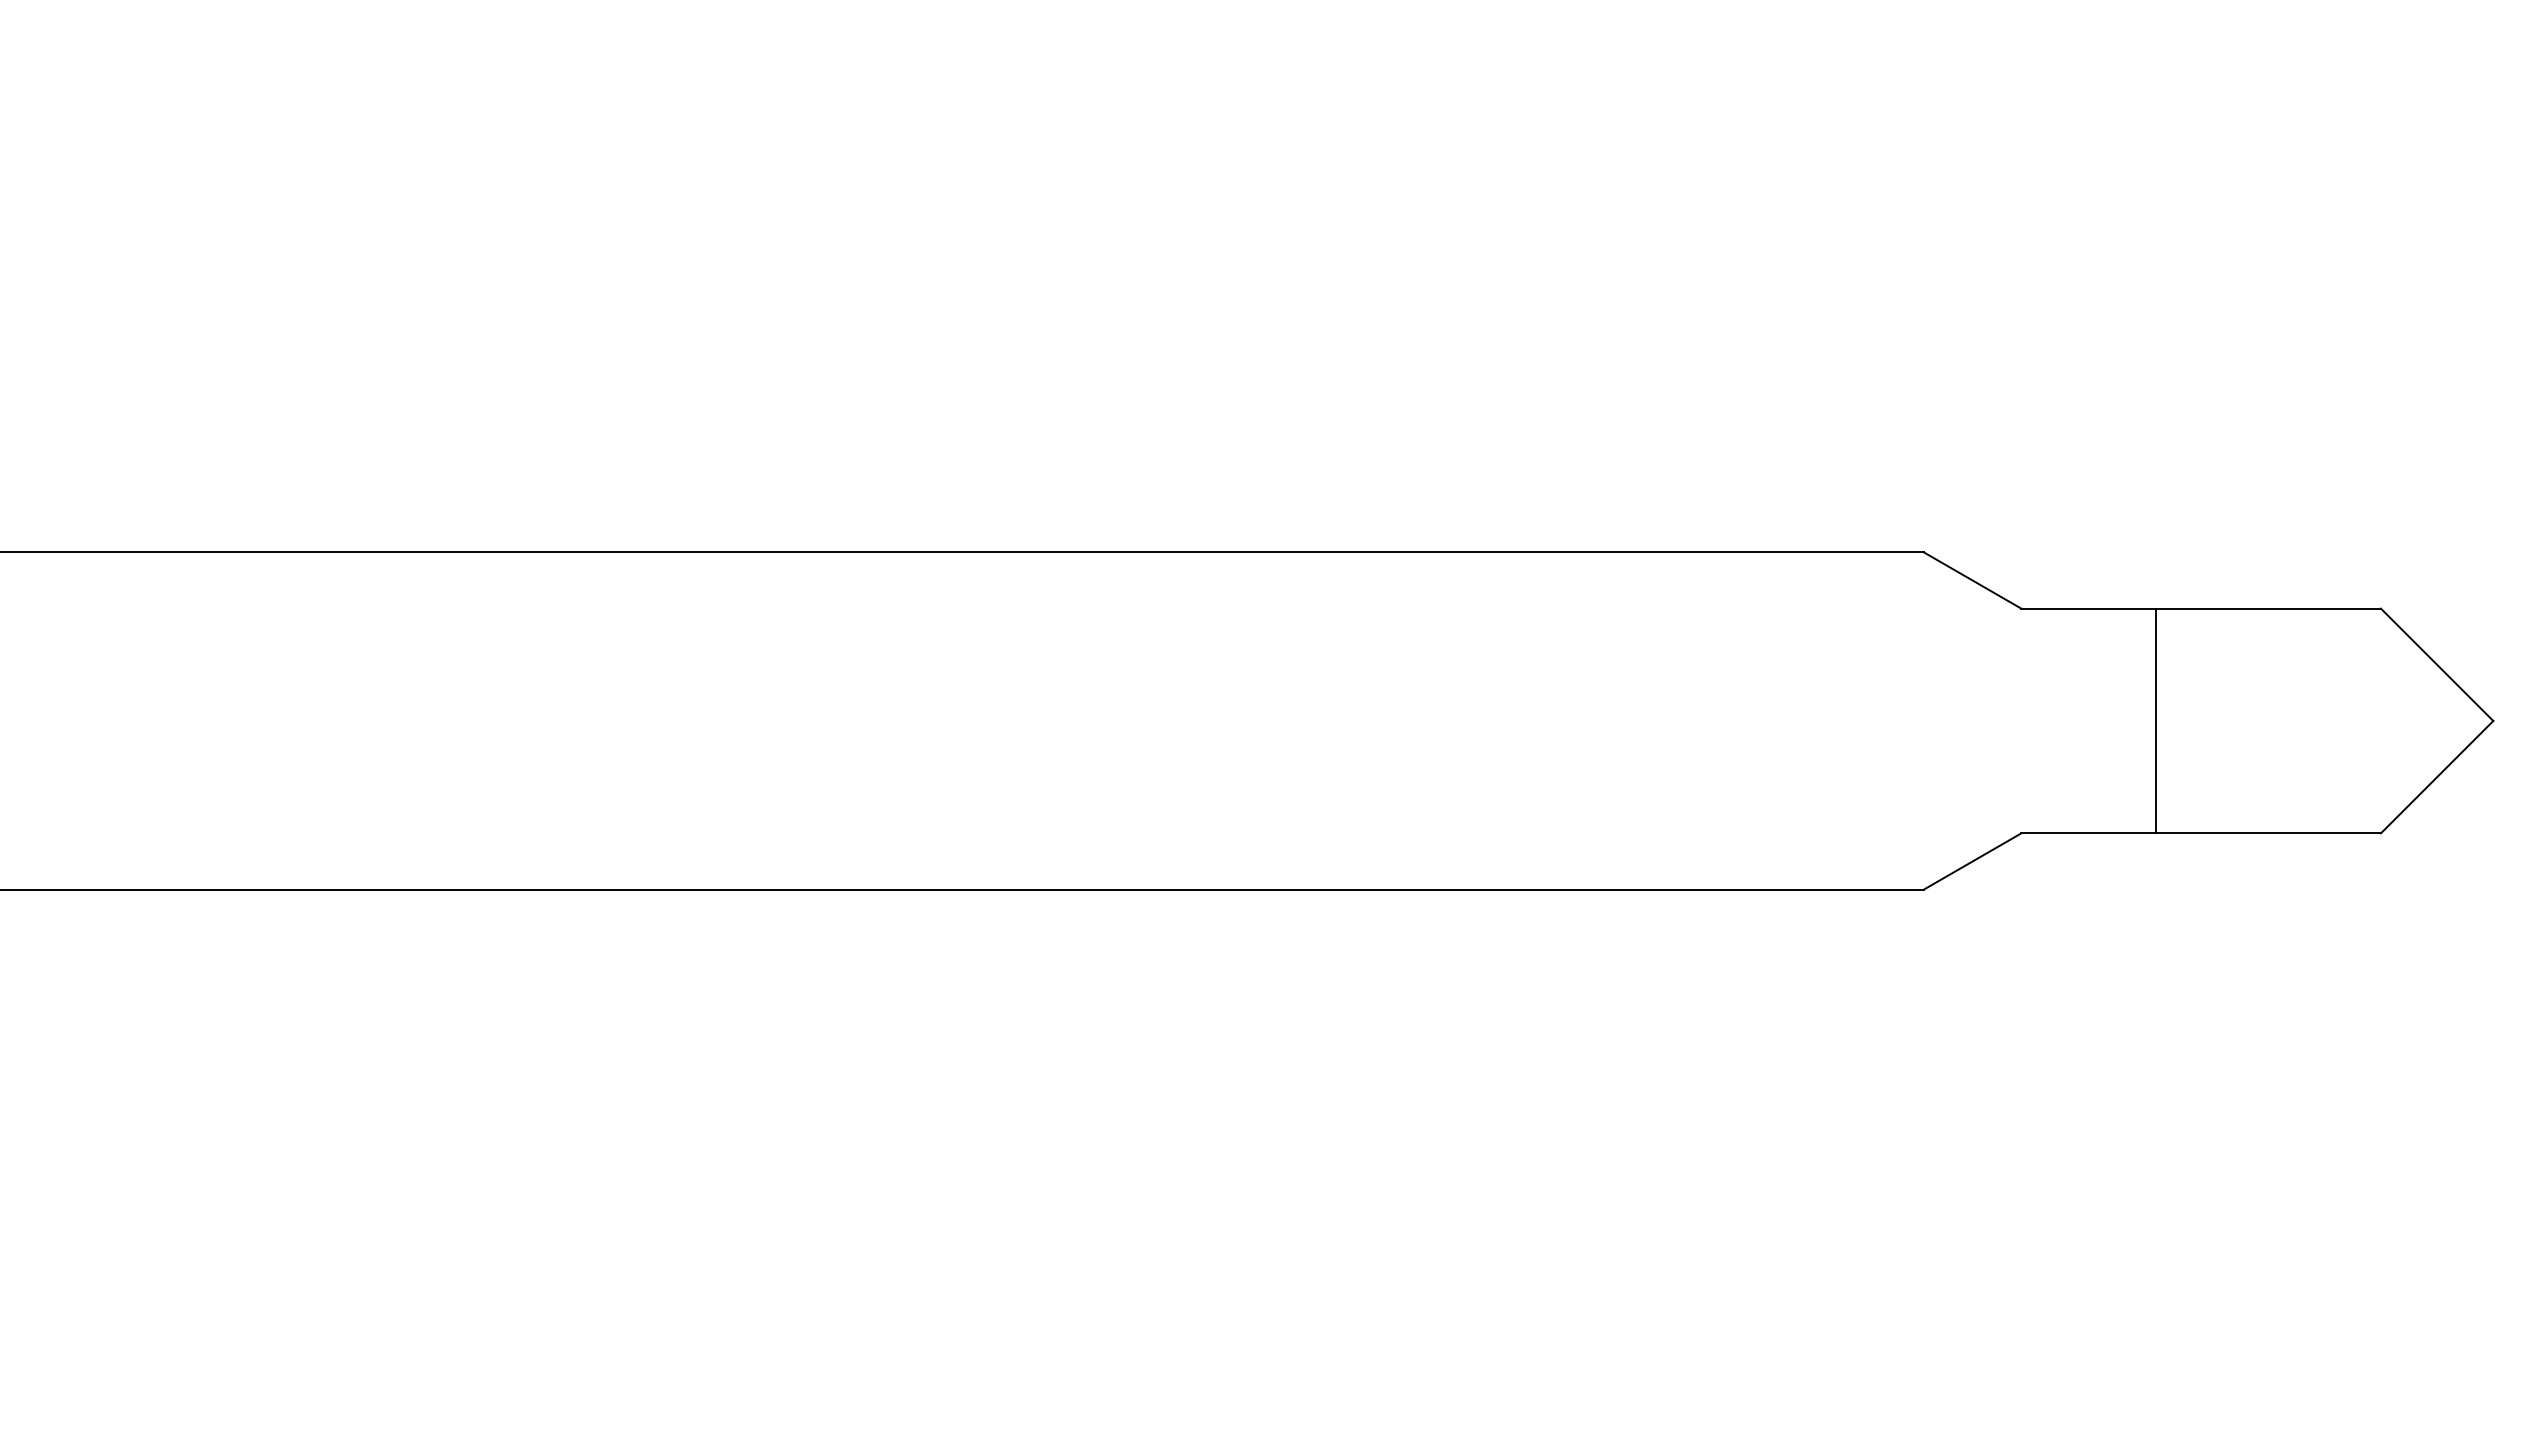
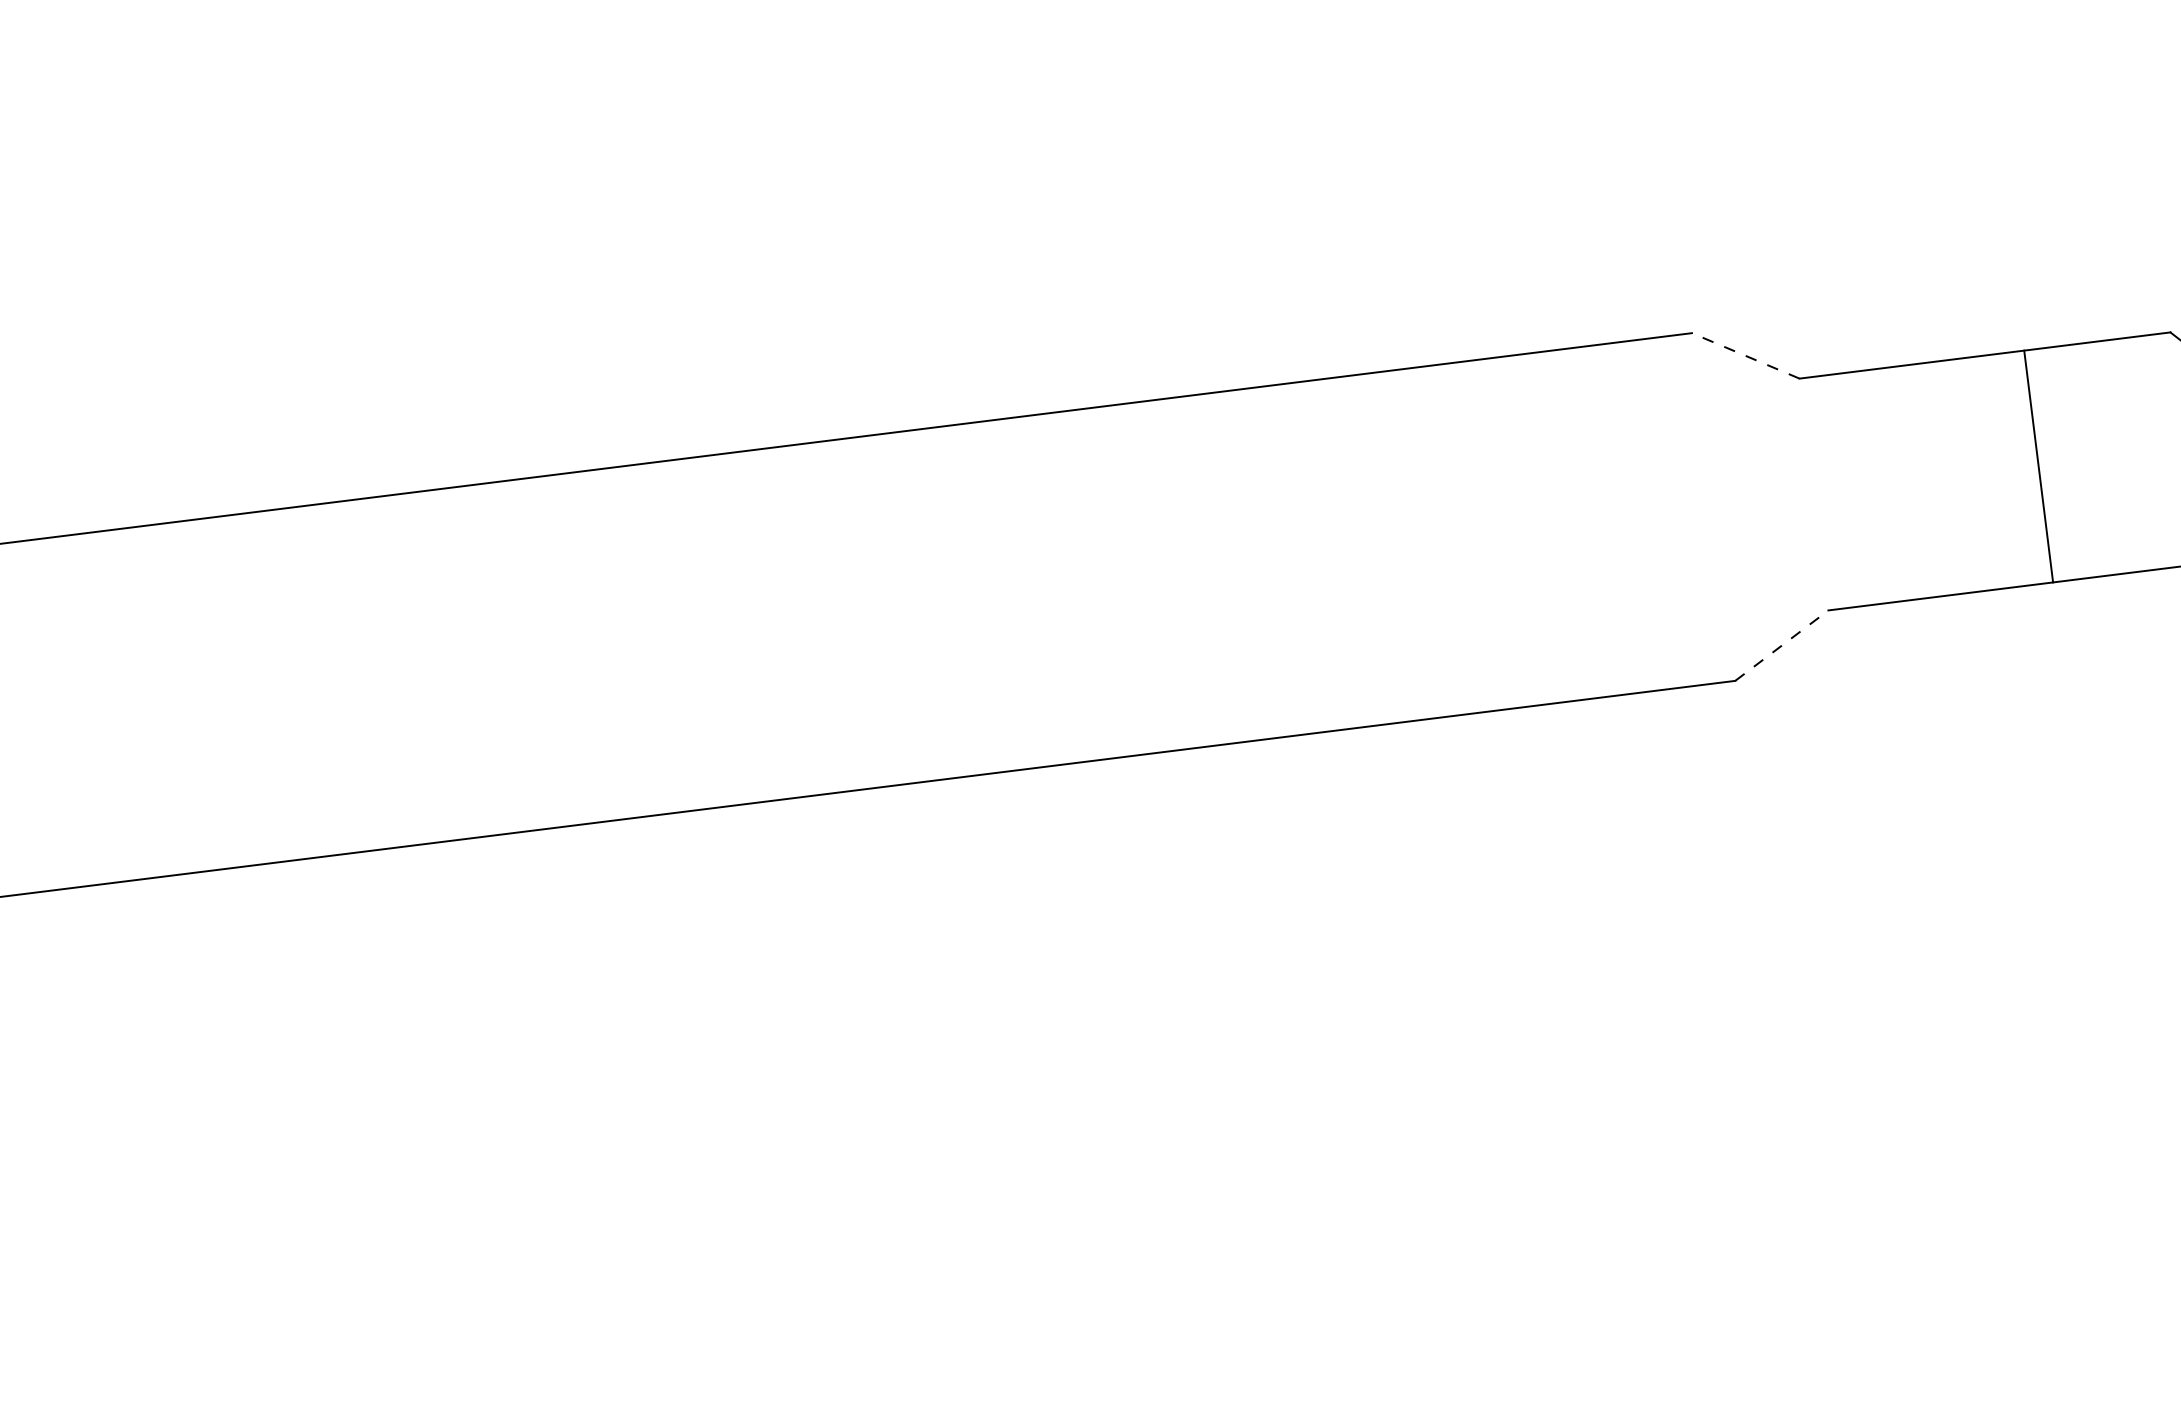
line: (1972, 580) -> (1745, 355), solid -> dashed
line: (2156, 720) -> (2038, 465), moved
line: (1973, 861) -> (1782, 645), solid -> dashed

